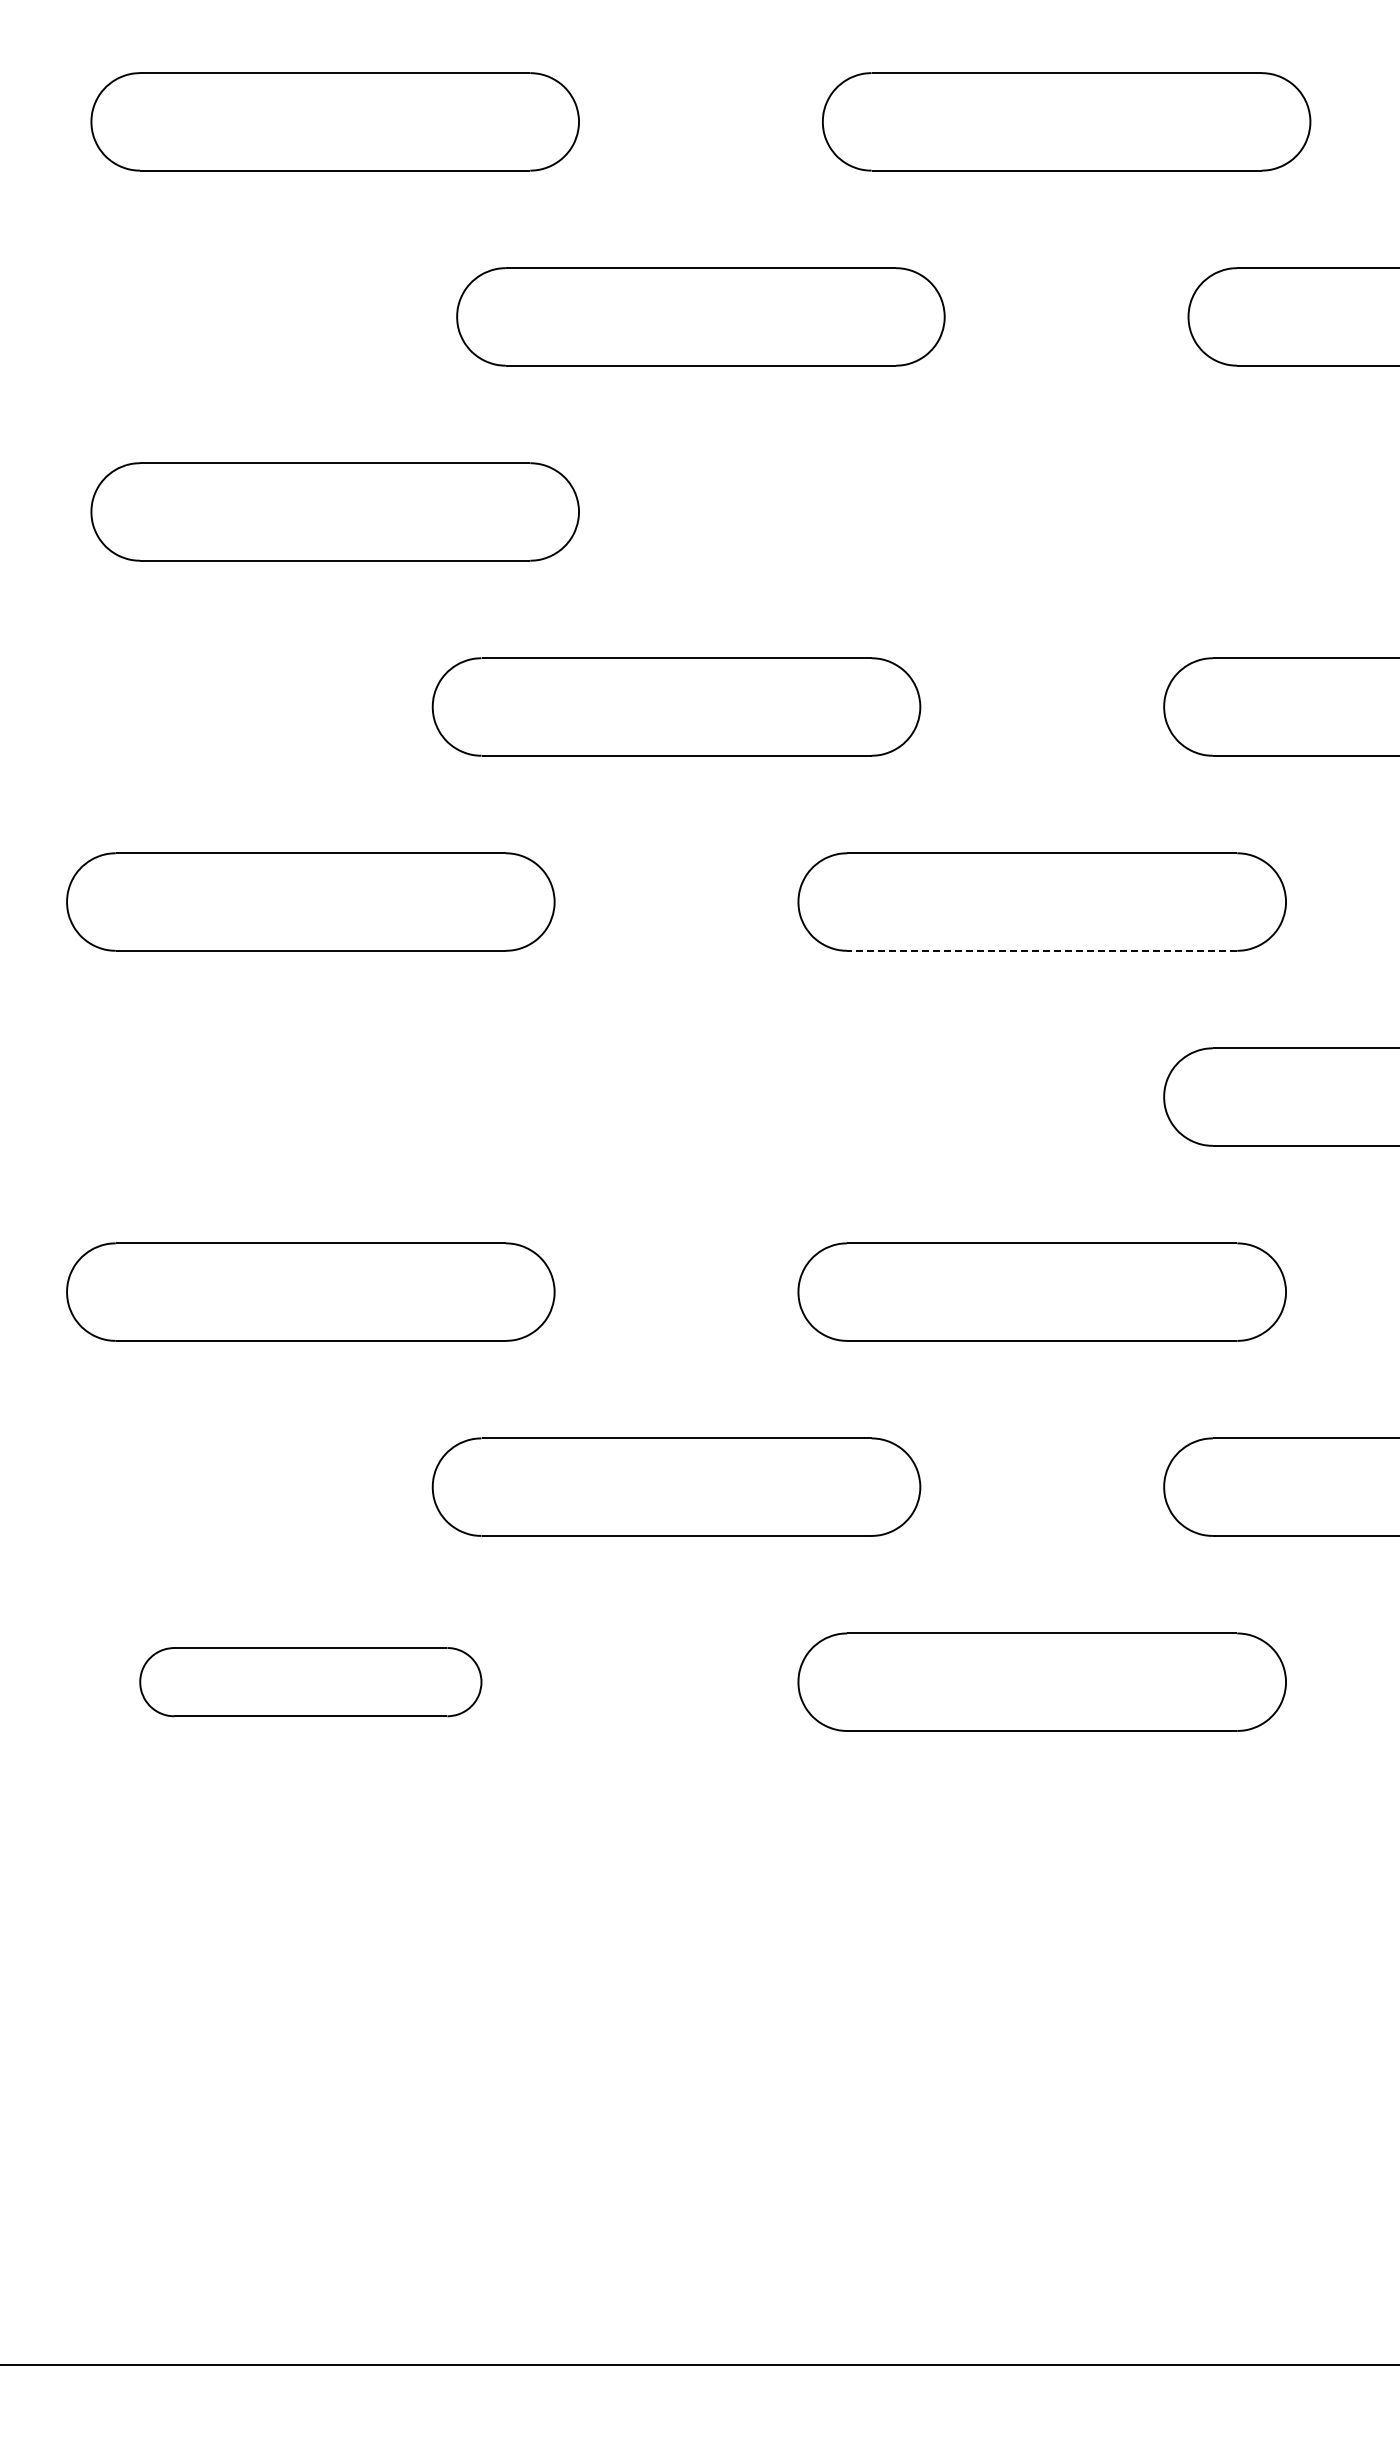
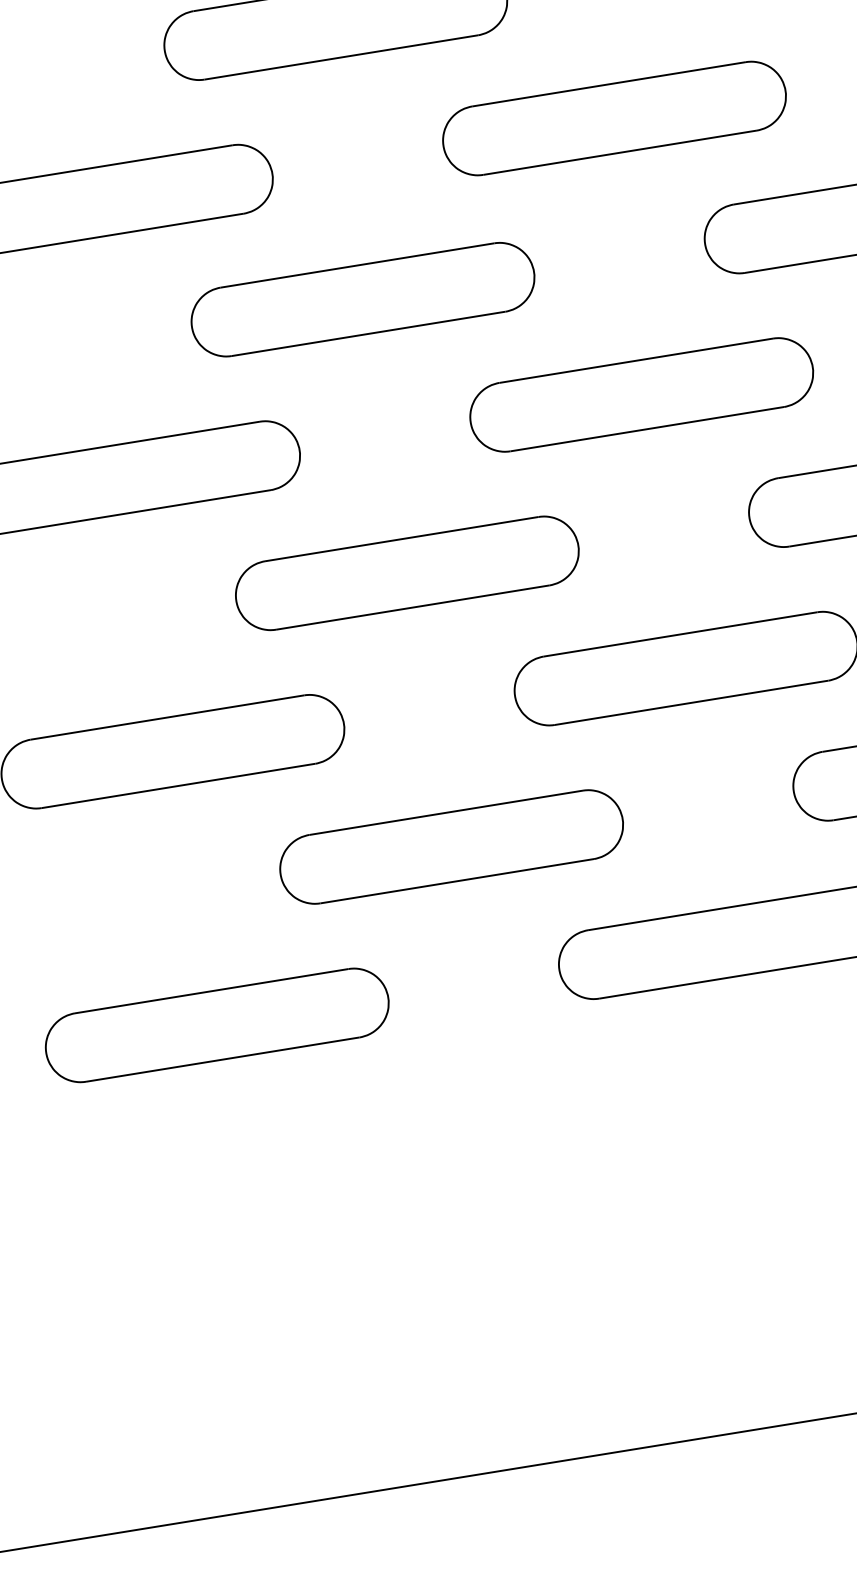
part: (1066, 511) -> (614, 118), added
line: (1041, 950) -> (646, 429), dashed -> solid
part: (676, 1096) -> (407, 572), added
part: (310, 1681) -> (217, 1024), size x1.43

